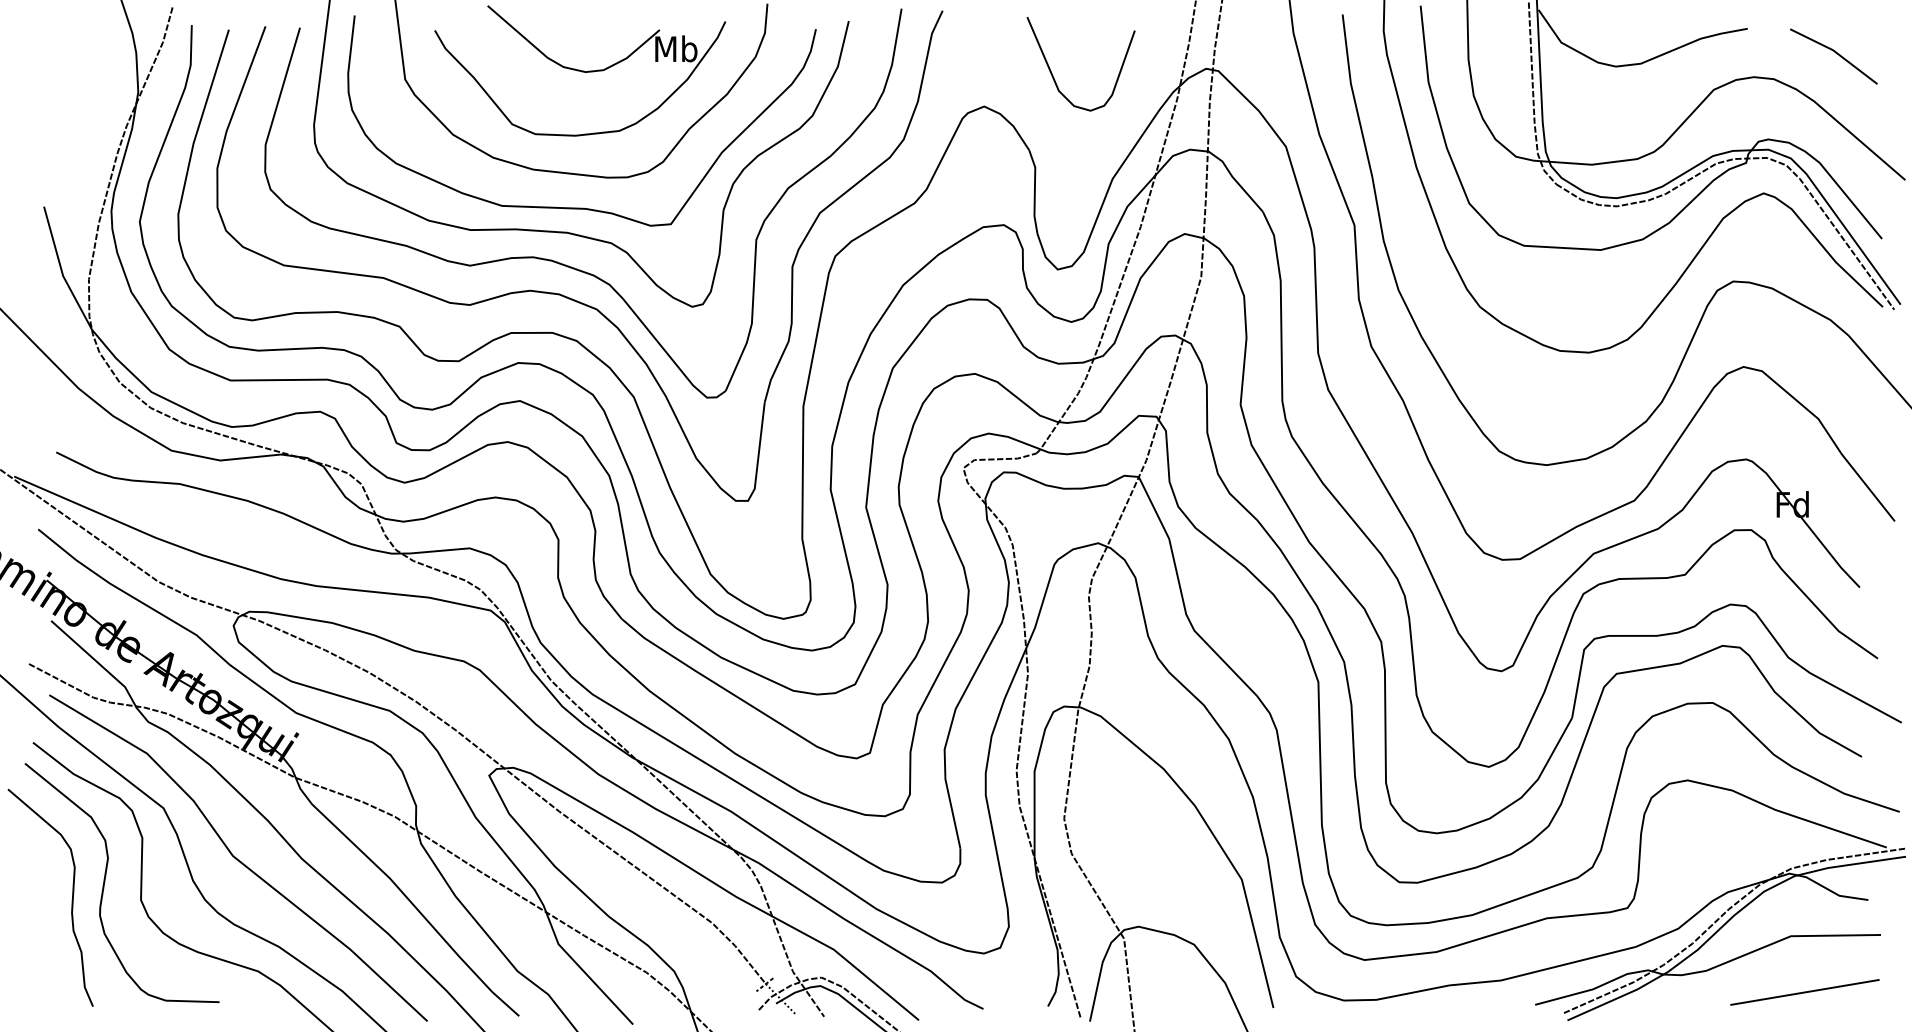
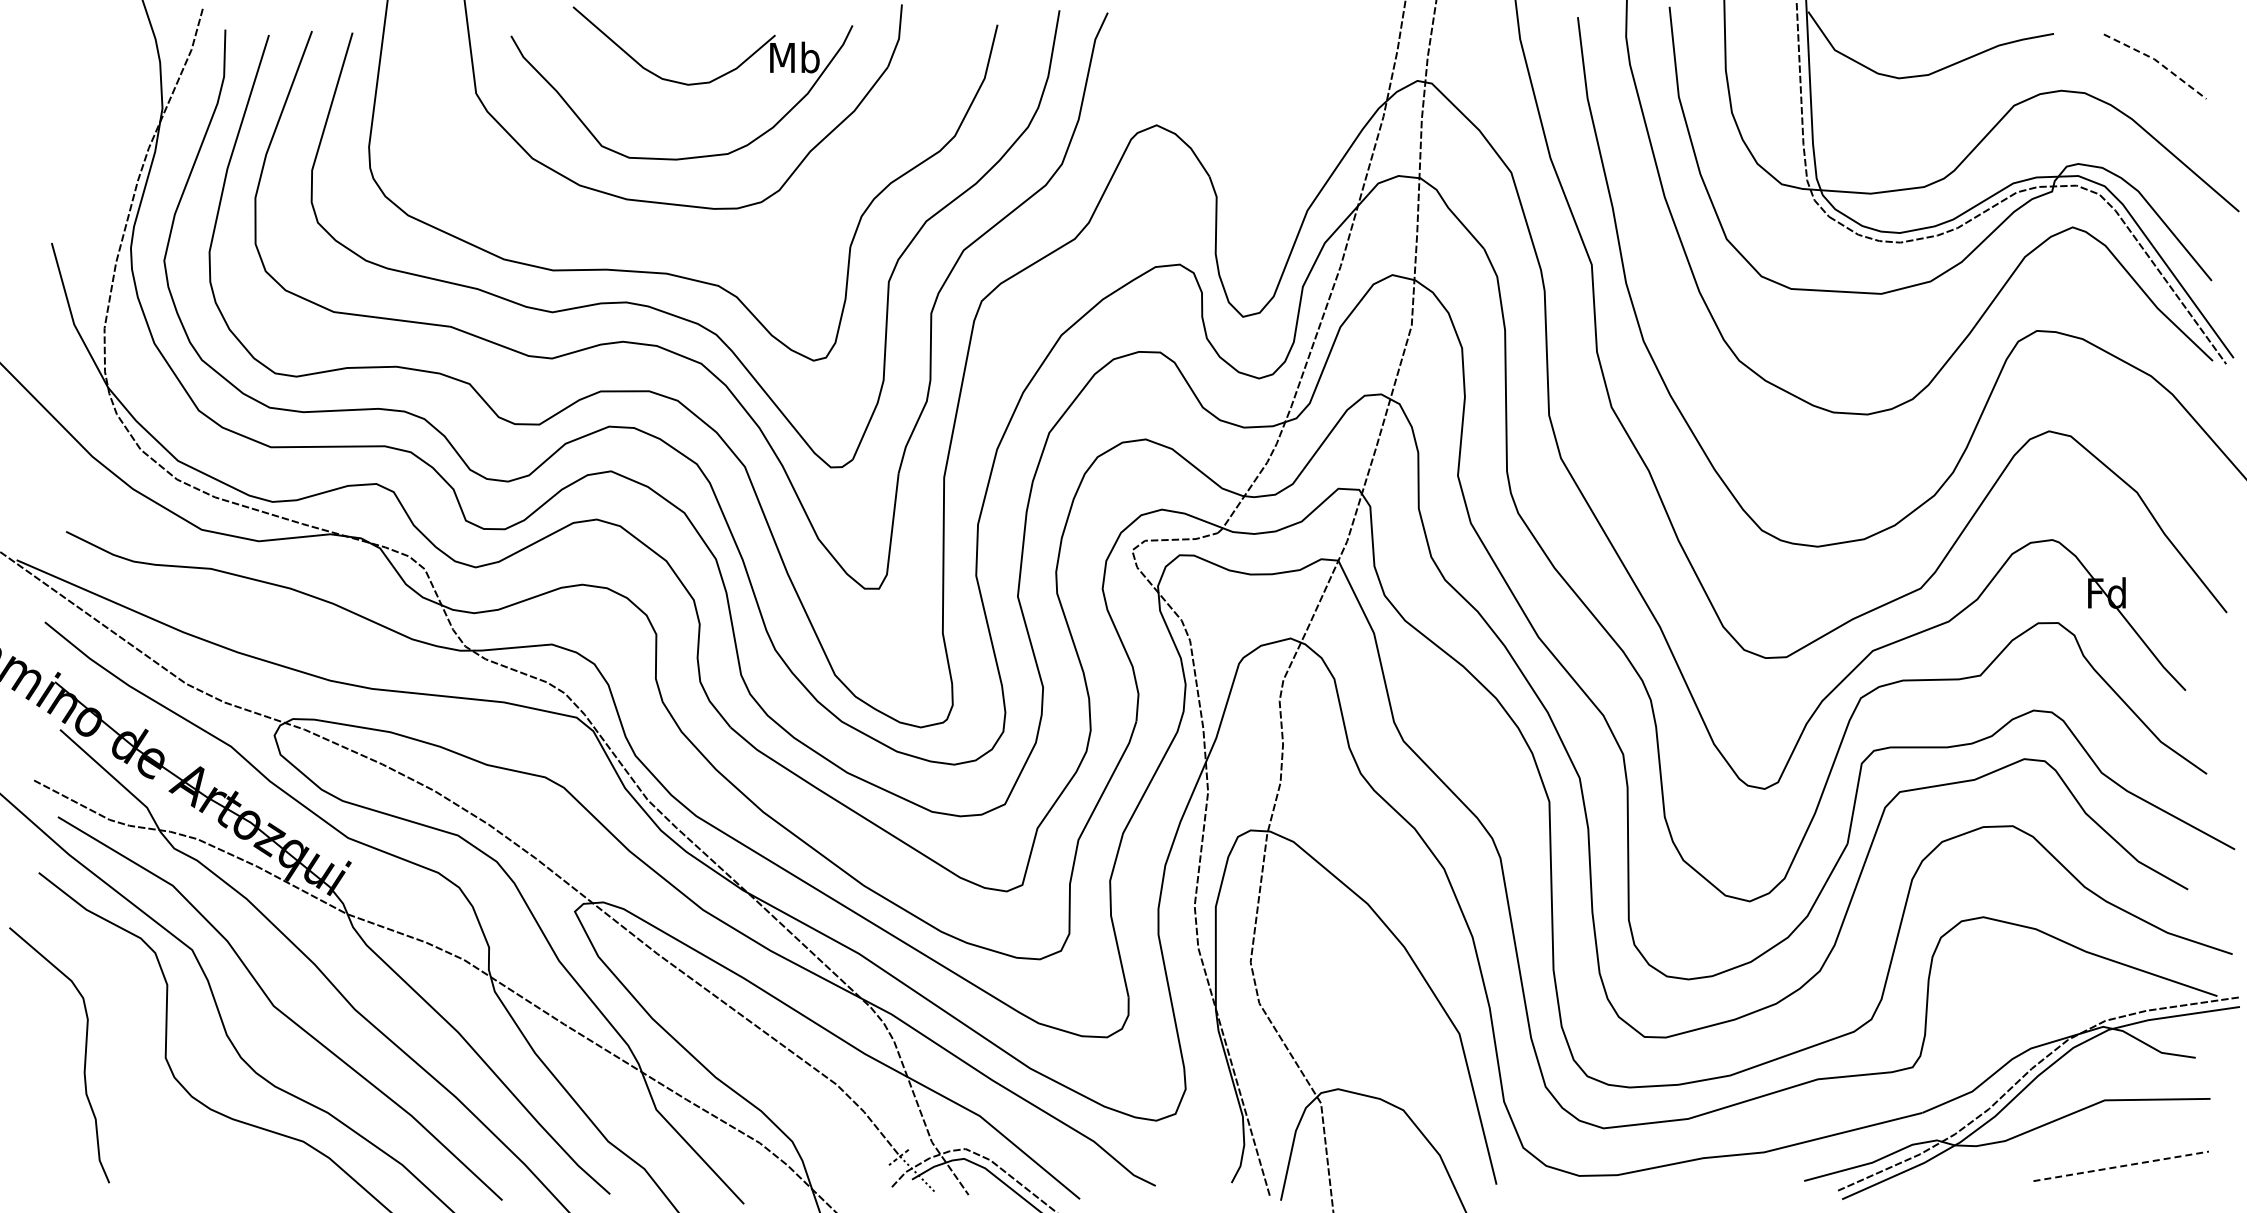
line: (1835, 52) -> (2157, 61), solid -> dashed
curve: (1053, 74) -> (1237, 87), removed
curve: (581, 207) -> (683, 244), removed
curve: (105, 878) -> (124, 1032), removed
line: (1805, 992) -> (2121, 1166), solid -> dashed

